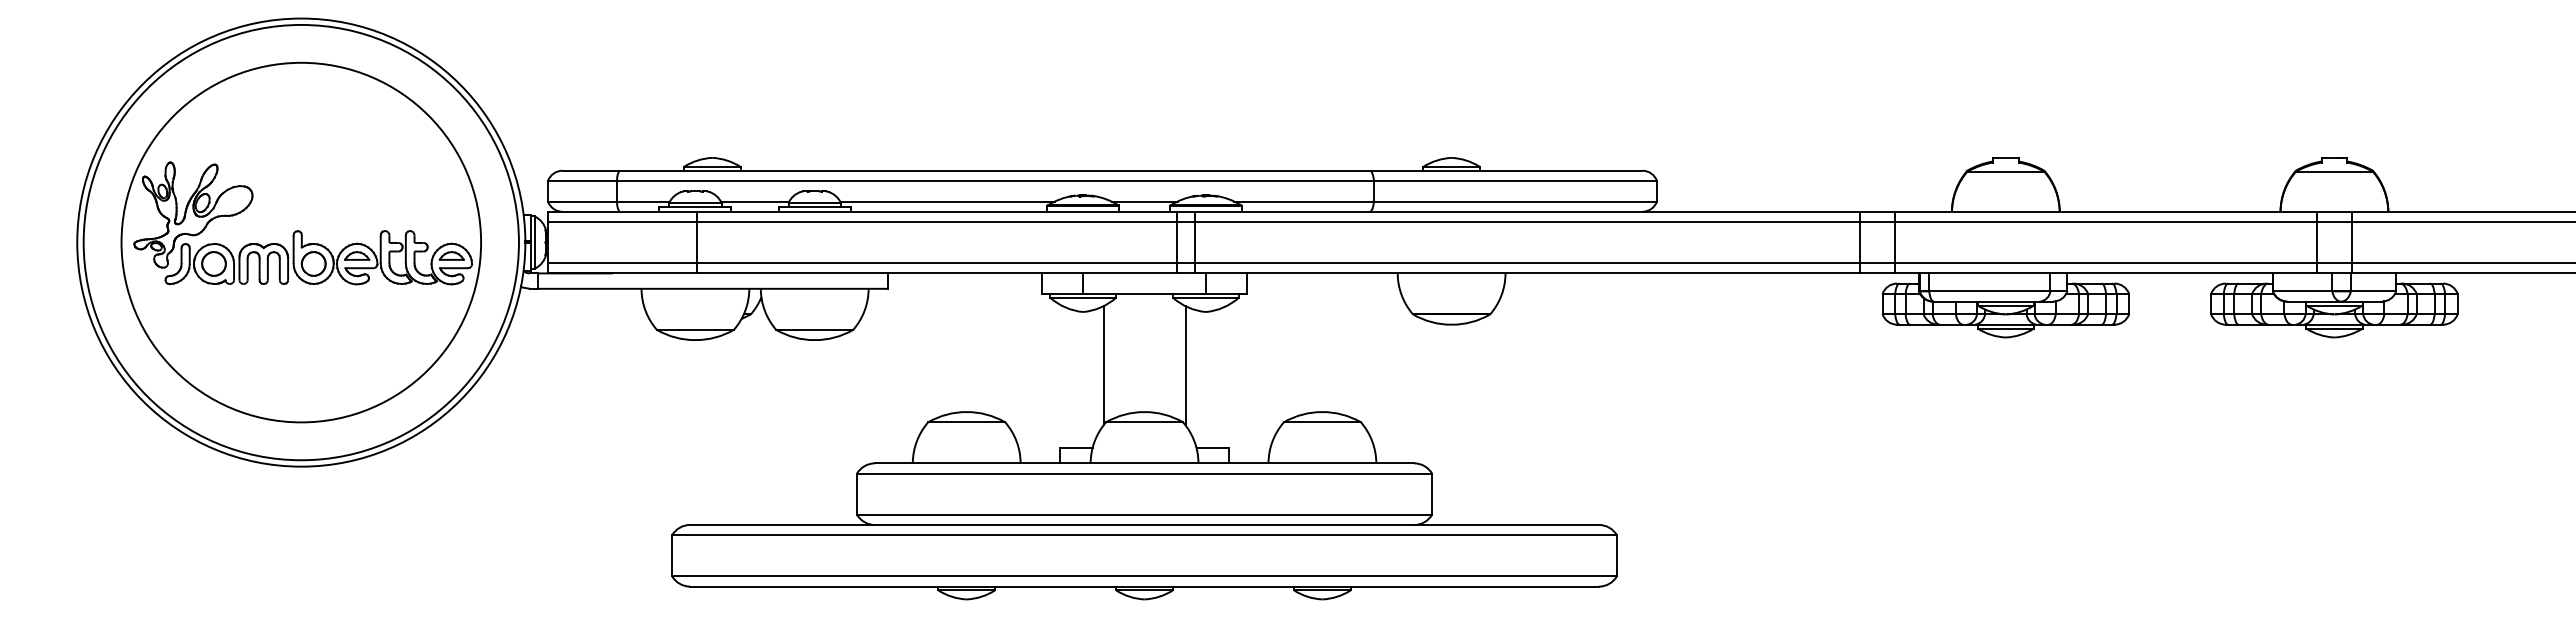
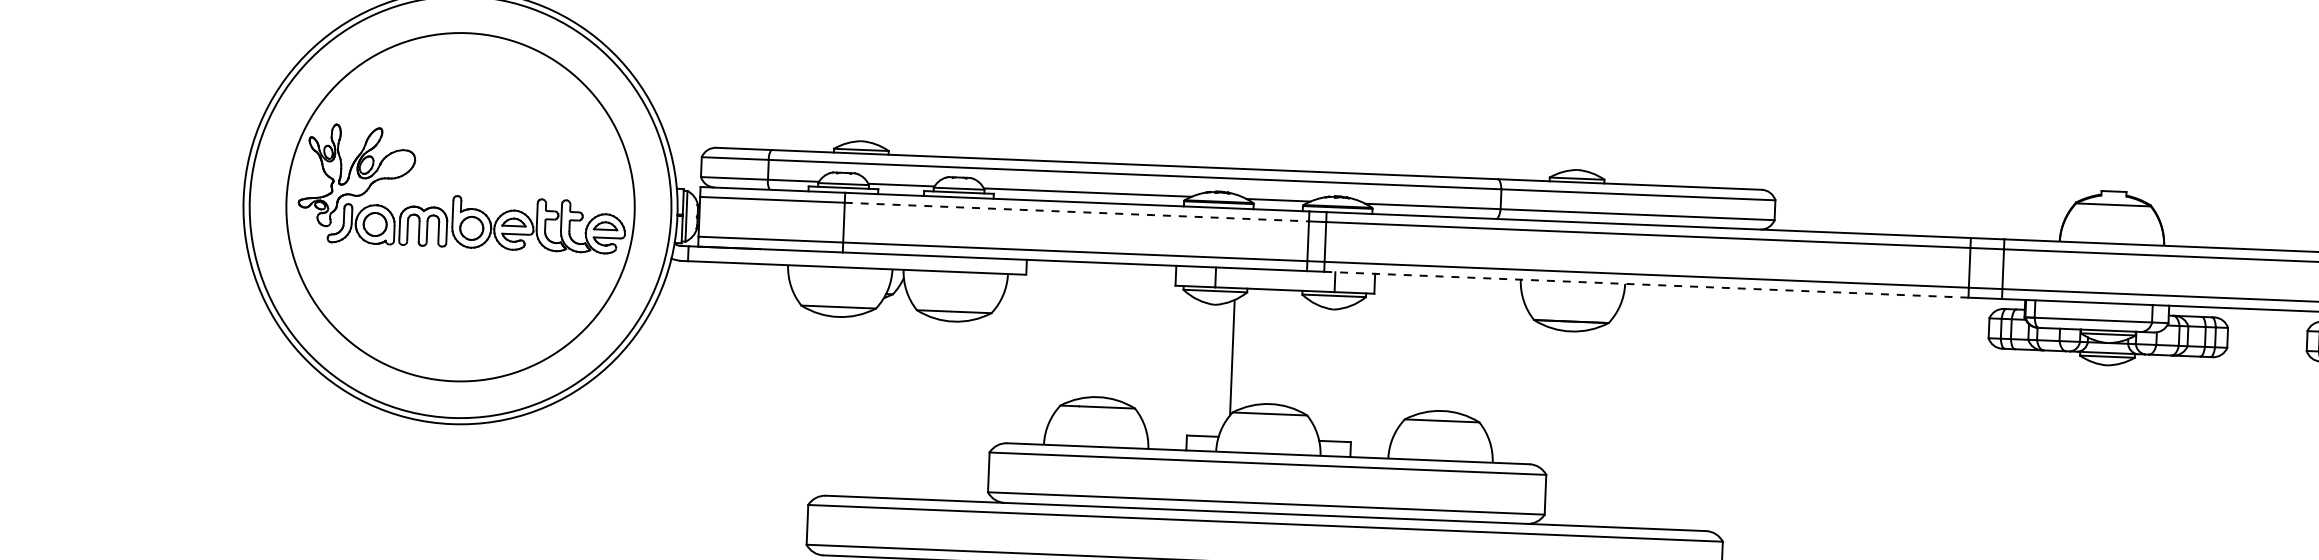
line: (937, 222) -> (1077, 212), solid -> dashed
line: (1527, 273) -> (1646, 284), solid -> dashed
line: (1185, 365) -> (1311, 360), removed

